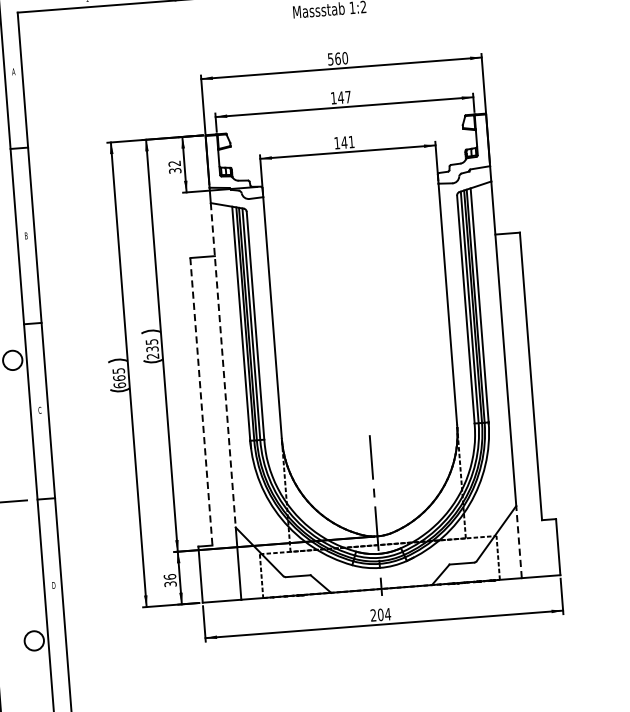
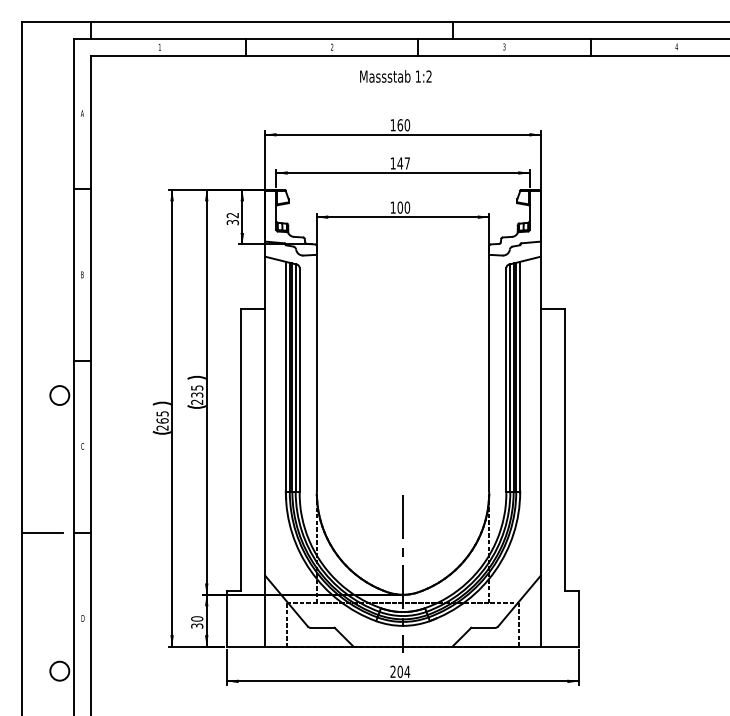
text: (330, 59) -> (392, 125), 560 -> 160
text: (347, 142) -> (403, 207), 141 -> 100
line: (223, 365) -> (265, 416), dashed -> solid
text: (119, 384) -> (162, 427), 665 -> 265
line: (201, 402) -> (241, 450), dashed -> solid
line: (518, 541) -> (540, 610), dashed -> solid
text: (169, 576) -> (196, 618), 36 -> 30

